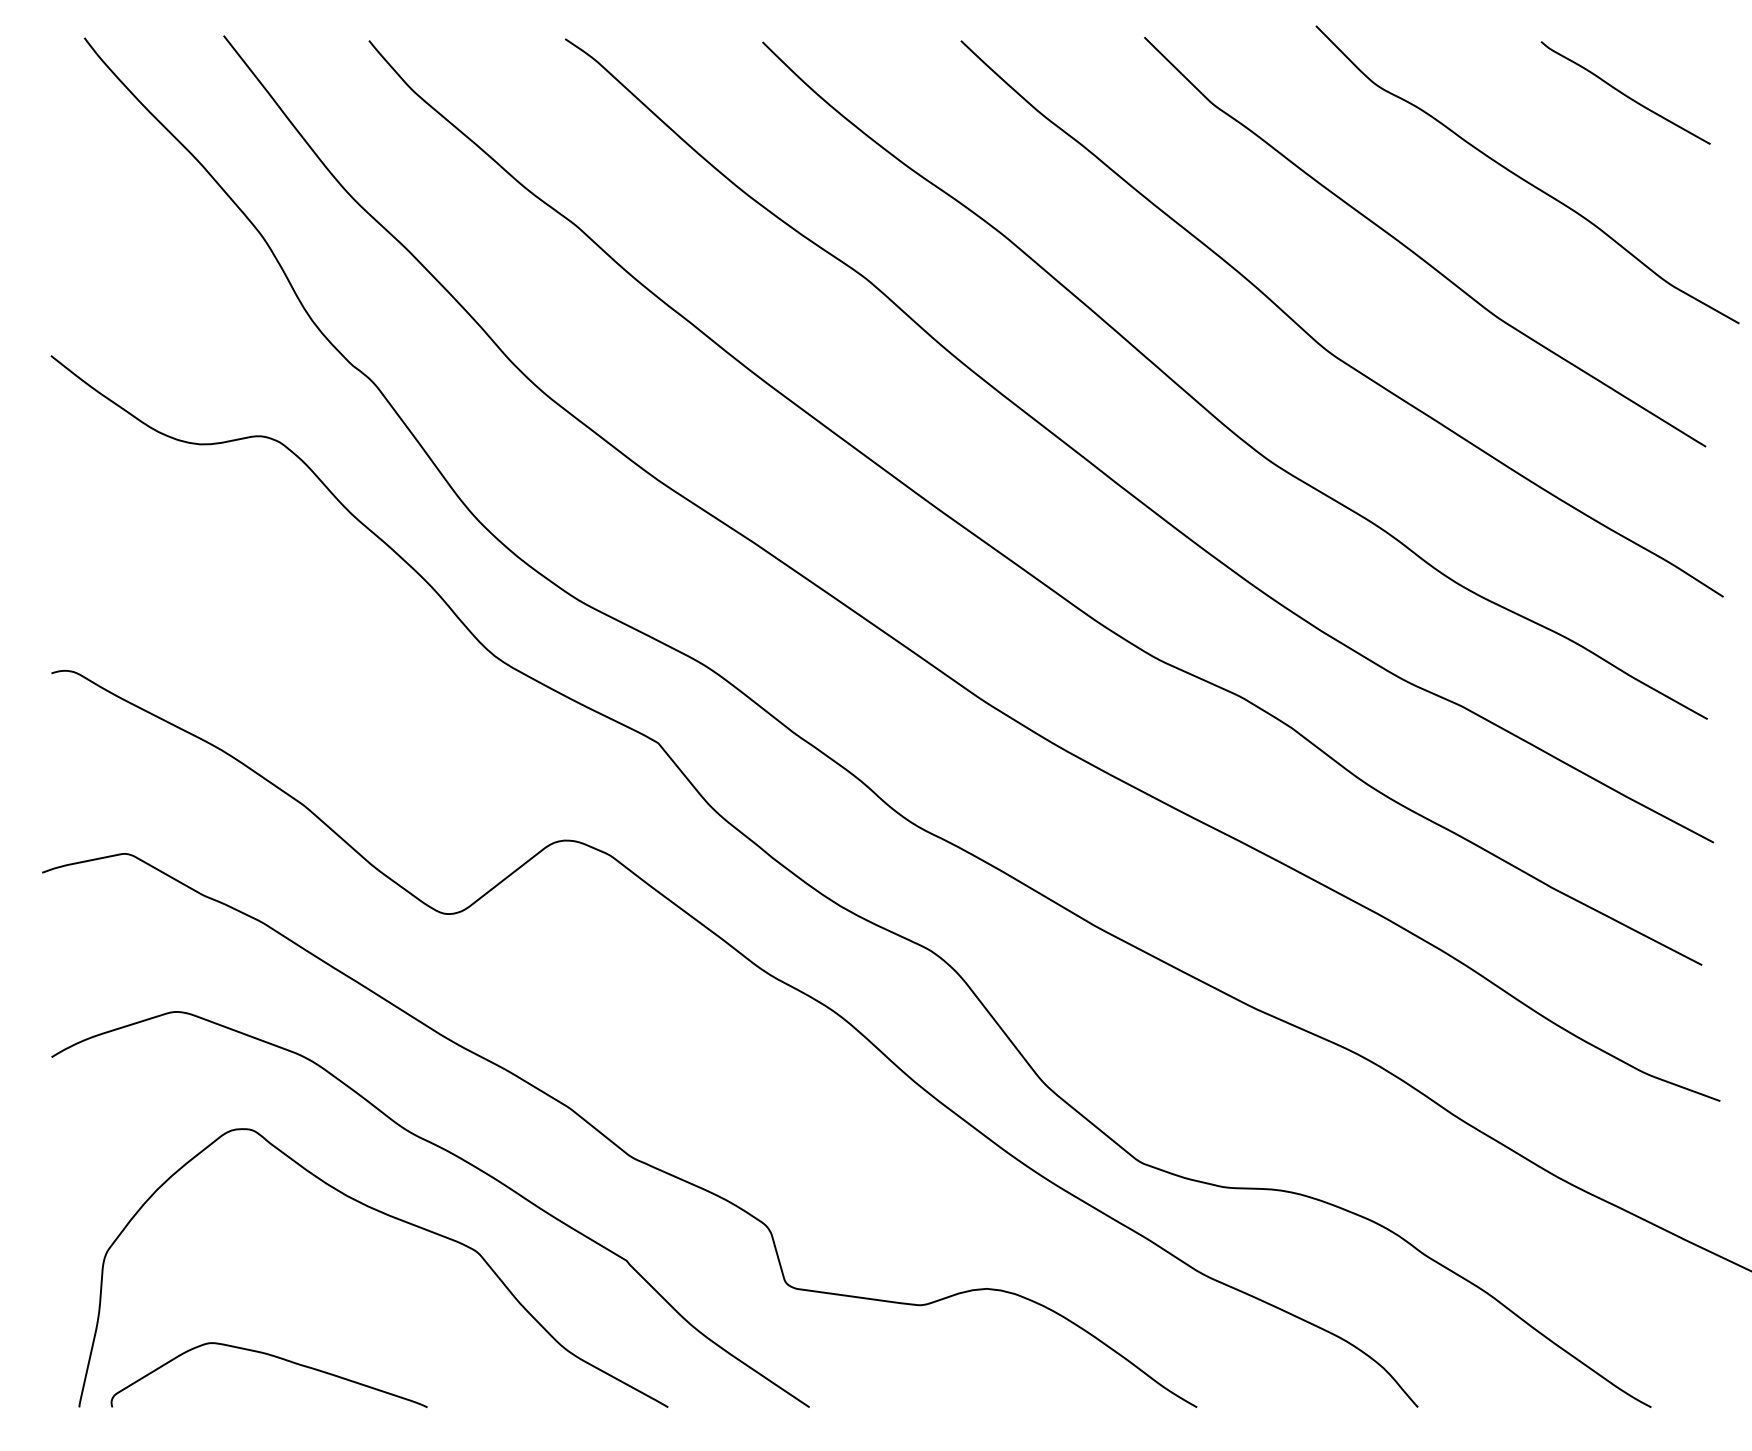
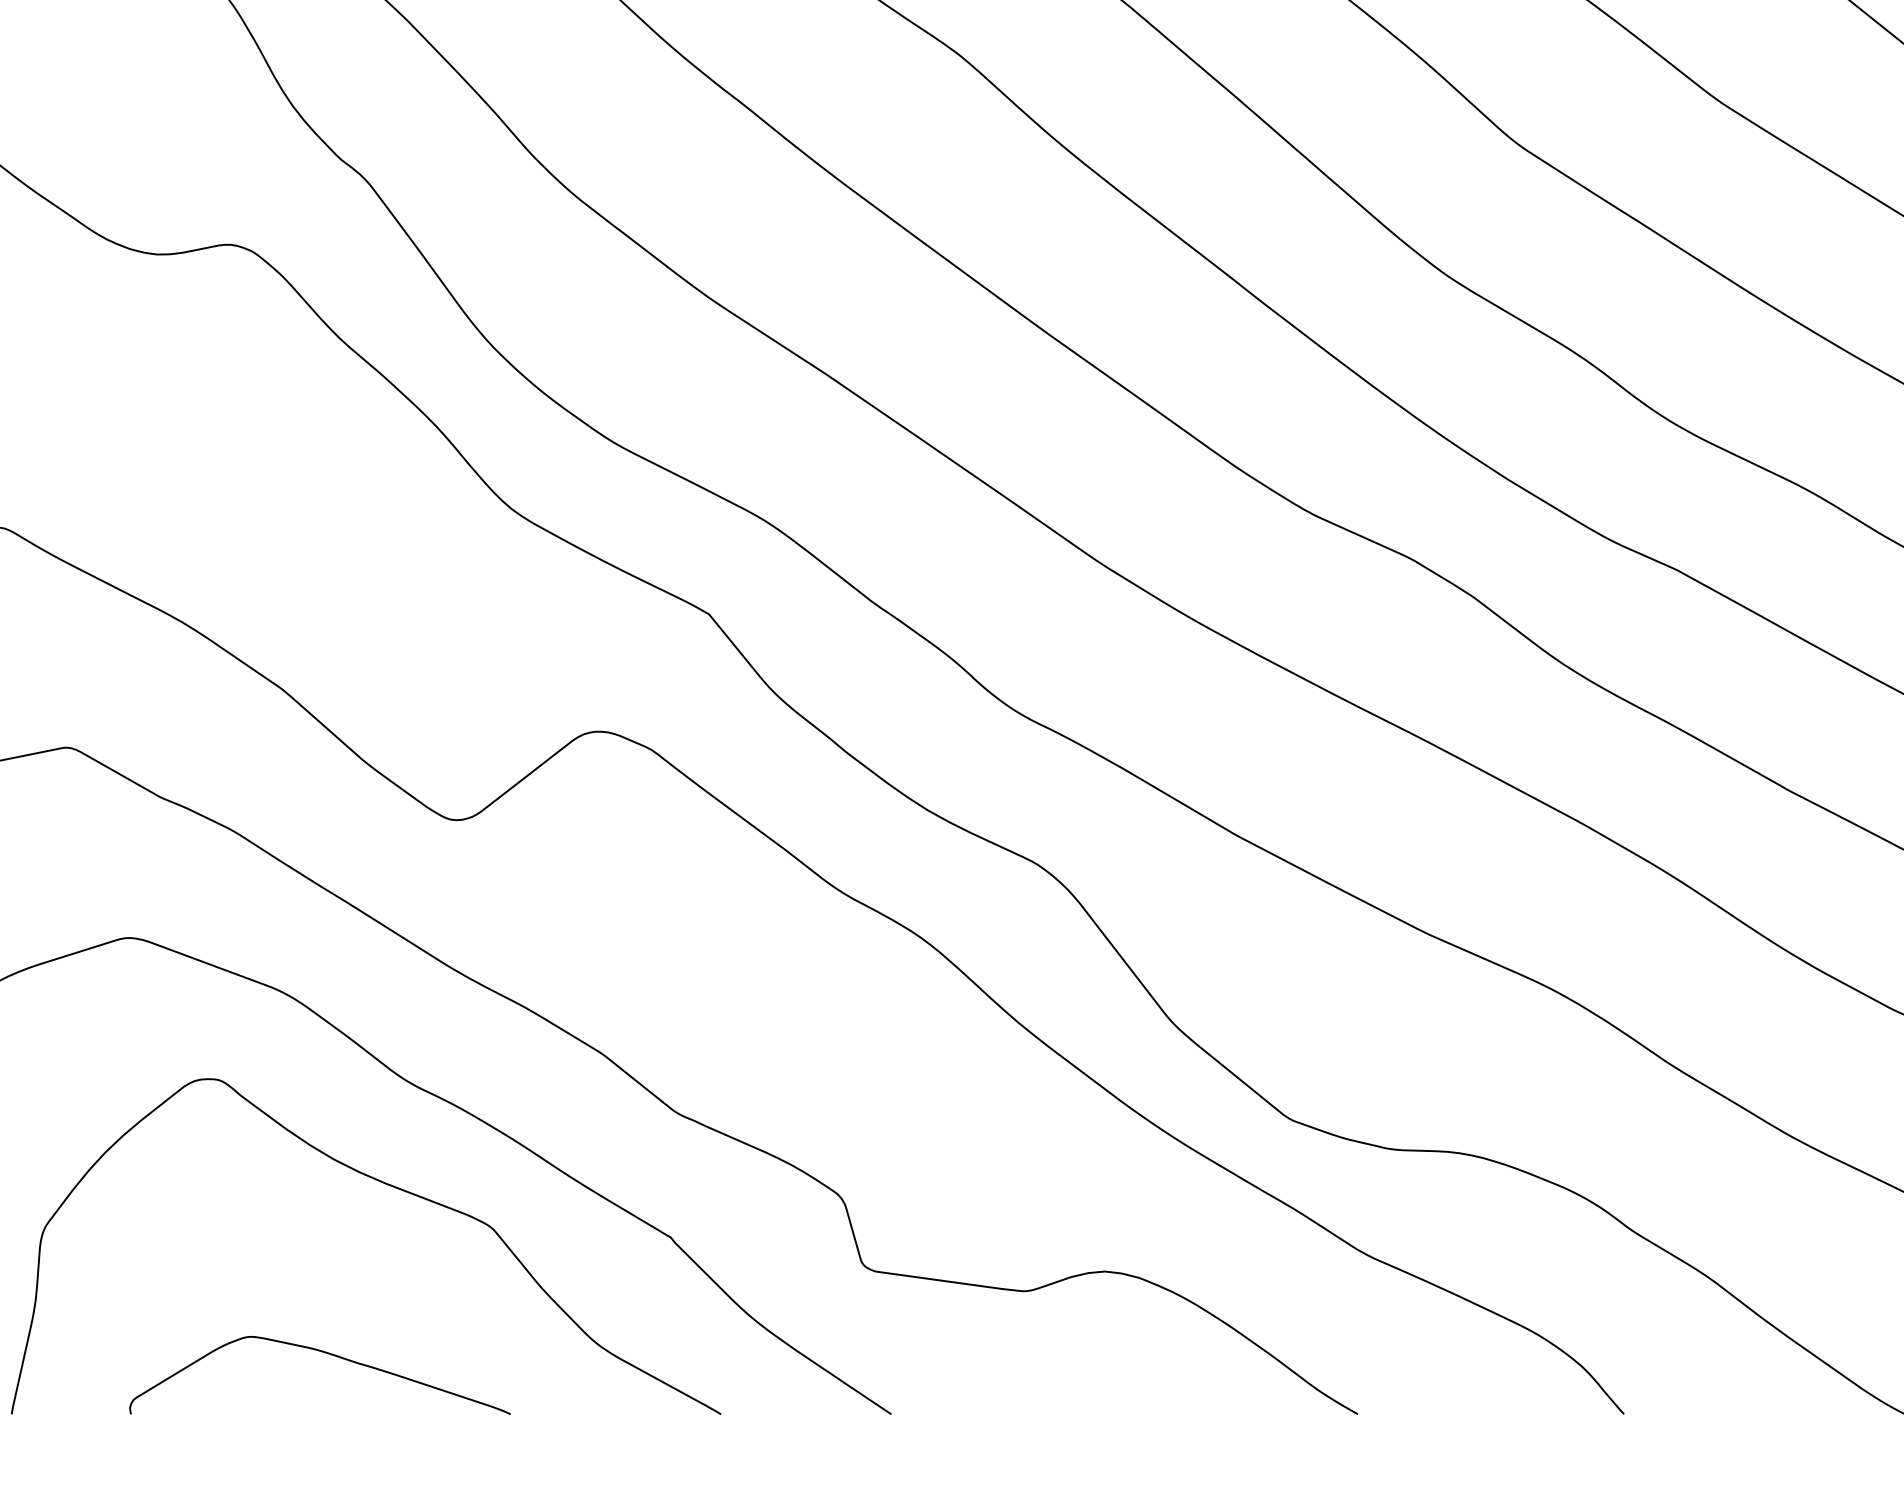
curve: (274, 1357) -> (326, 1354), moved

